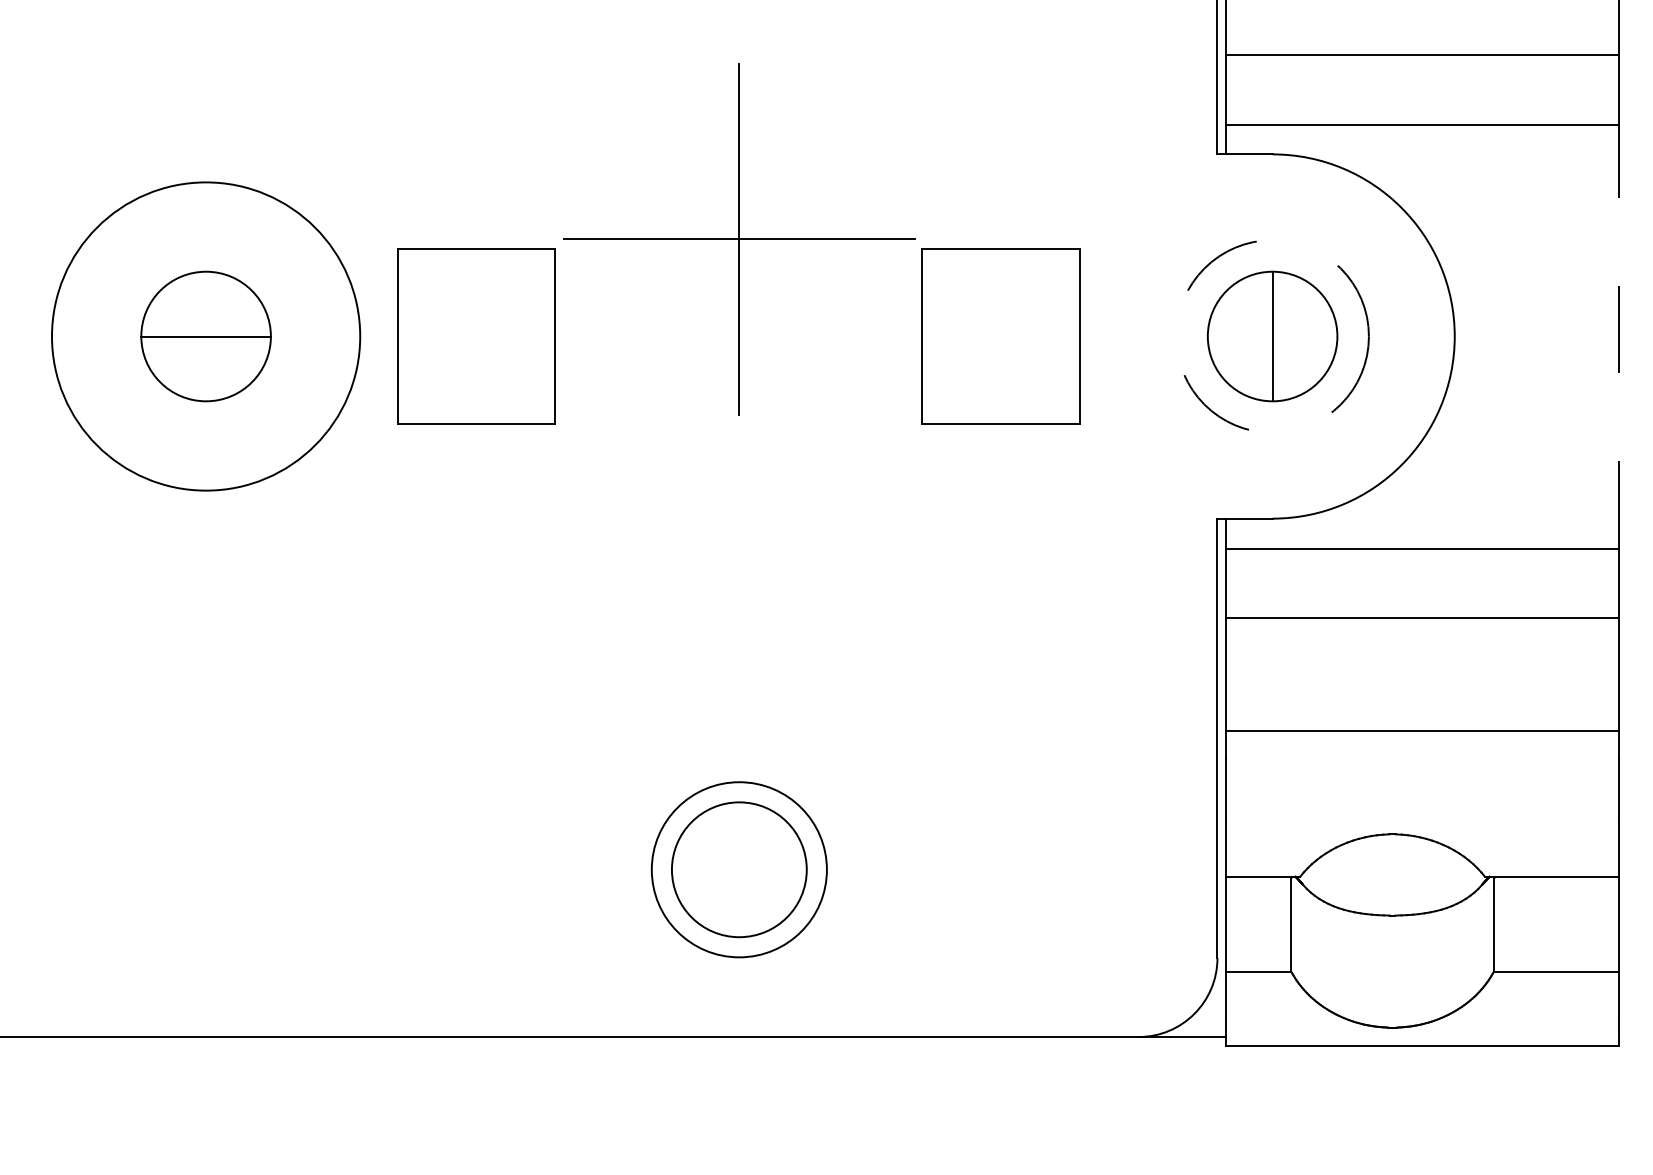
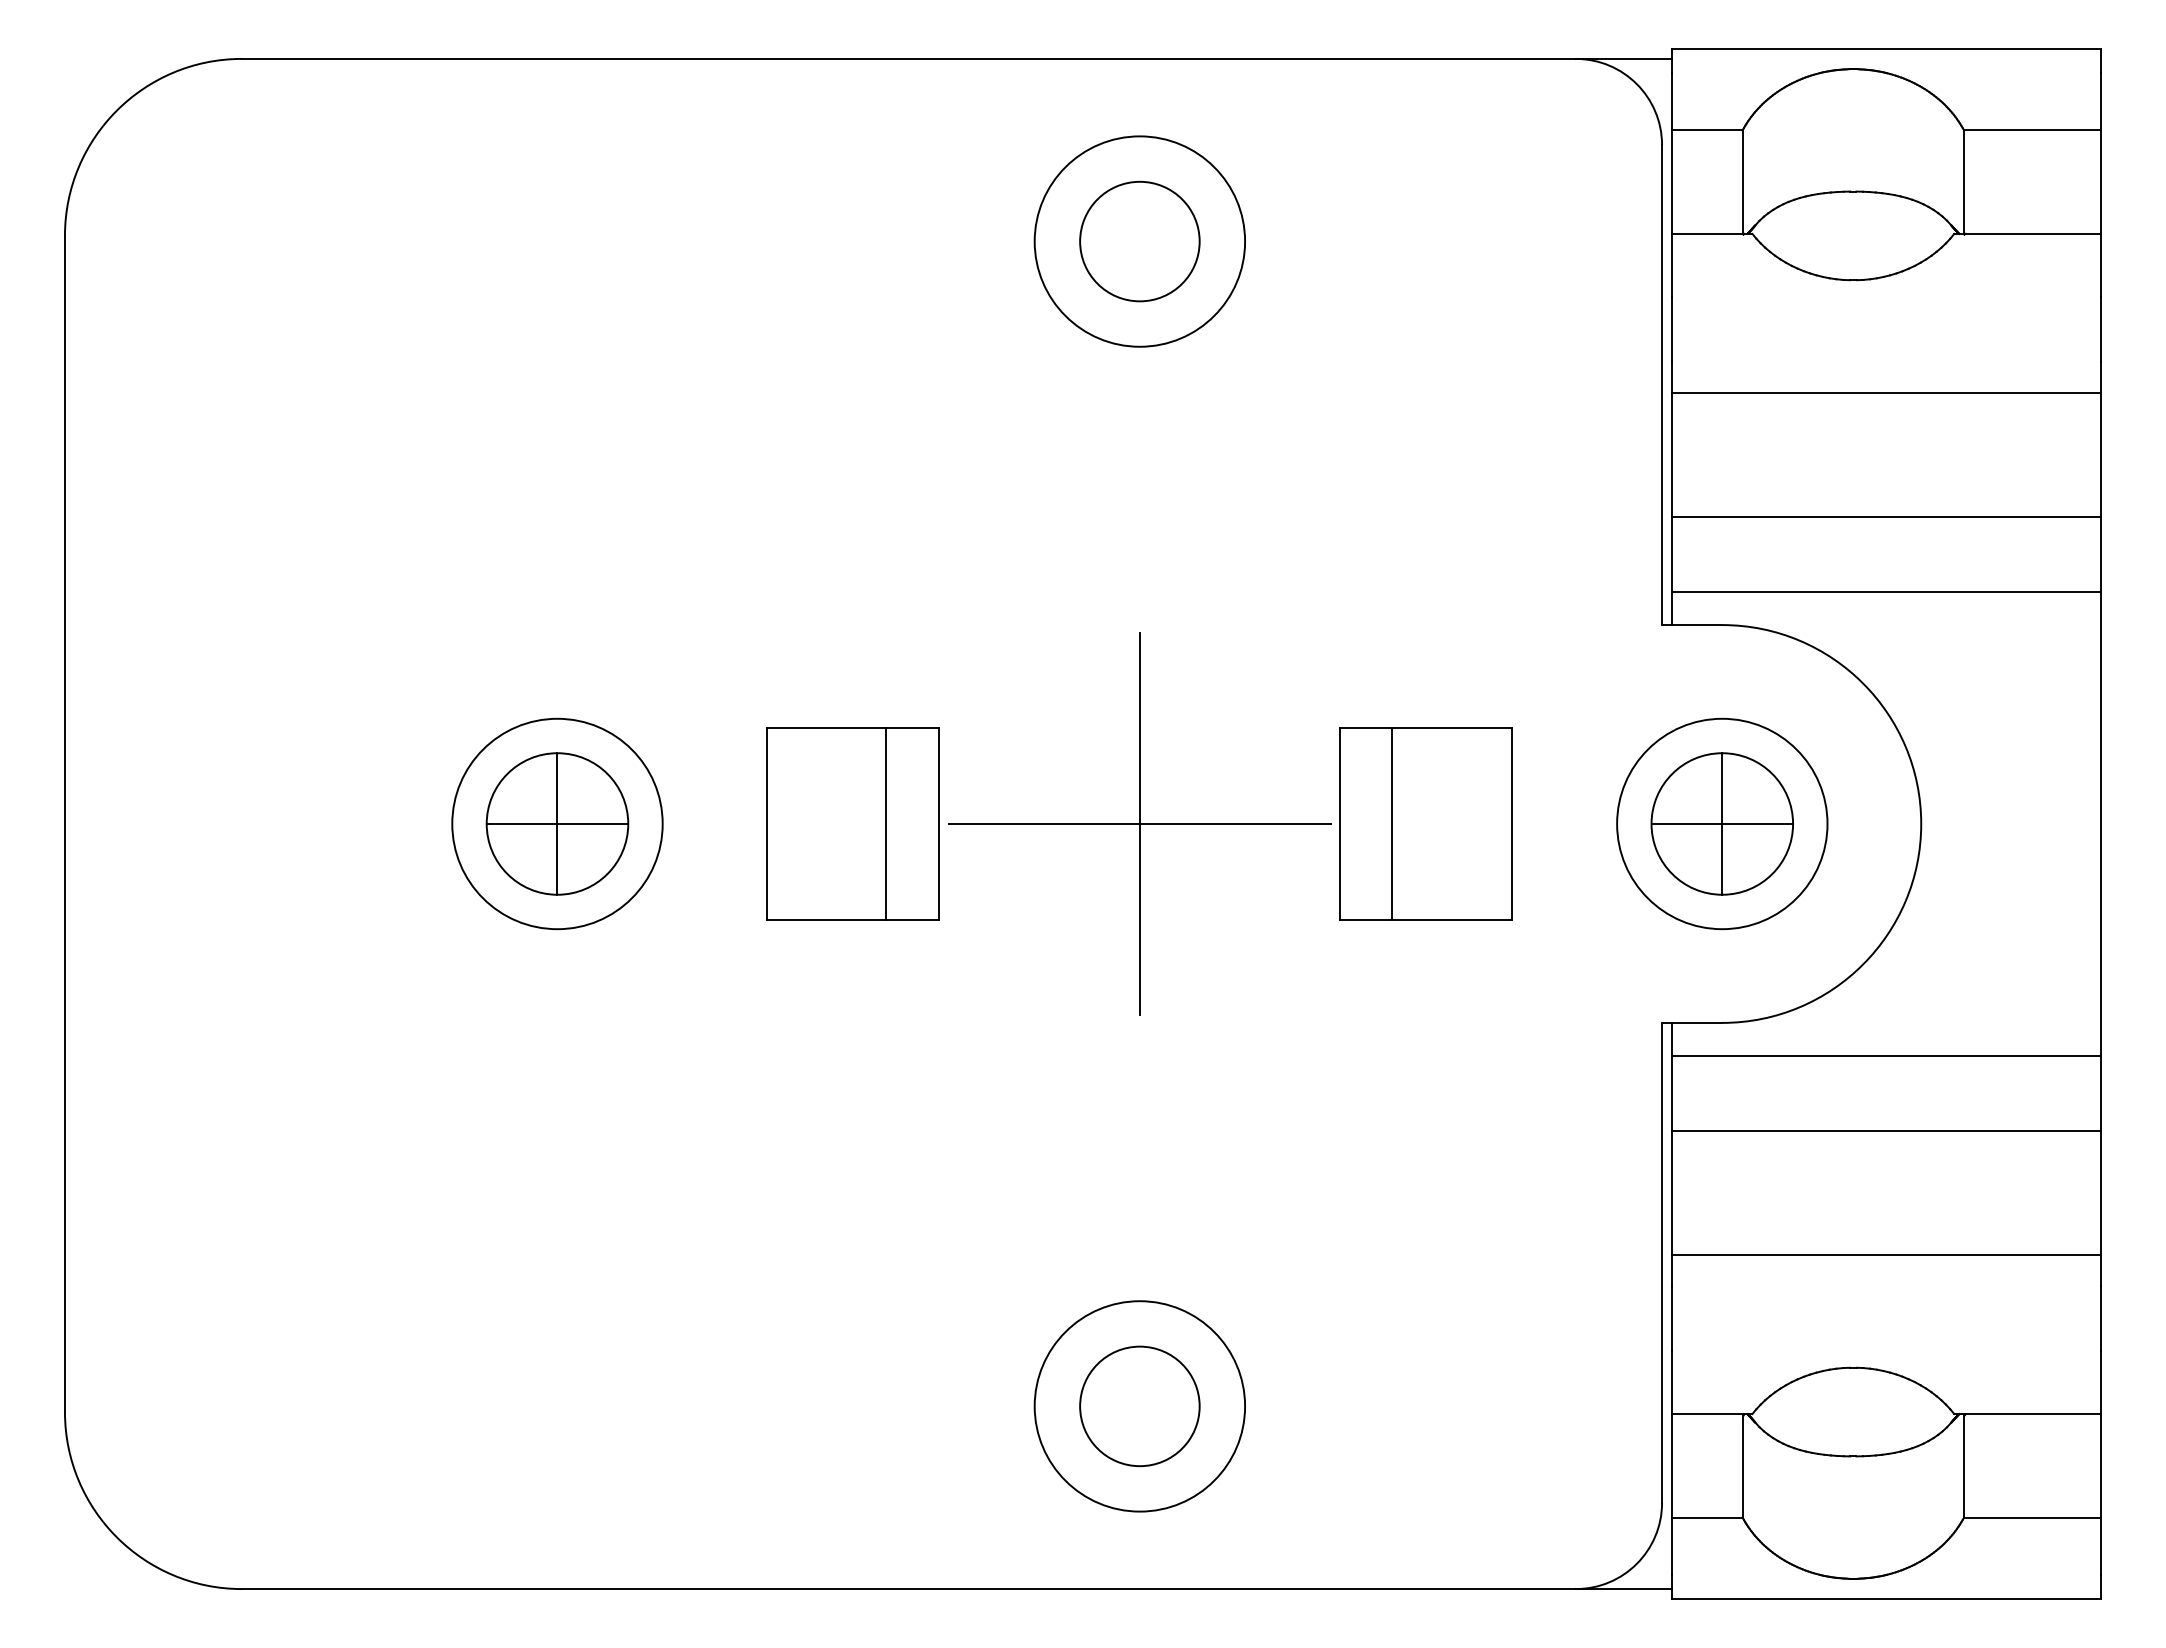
part: (739, 239) -> (1139, 823), moved
circle: (206, 336) -> (557, 823), size x0.62
line: (206, 336) -> (557, 823), added
line: (507, 336) -> (886, 823), added
line: (970, 336) -> (1392, 823), added
circle: (1272, 336) -> (1722, 823), dashed -> solid
line: (1272, 336) -> (1722, 823), added
line: (1619, 336) -> (2101, 823), dashed -> solid
circle: (739, 869) -> (1139, 1406), size x0.62
circle: (739, 869) -> (1139, 1406), size x1.43

